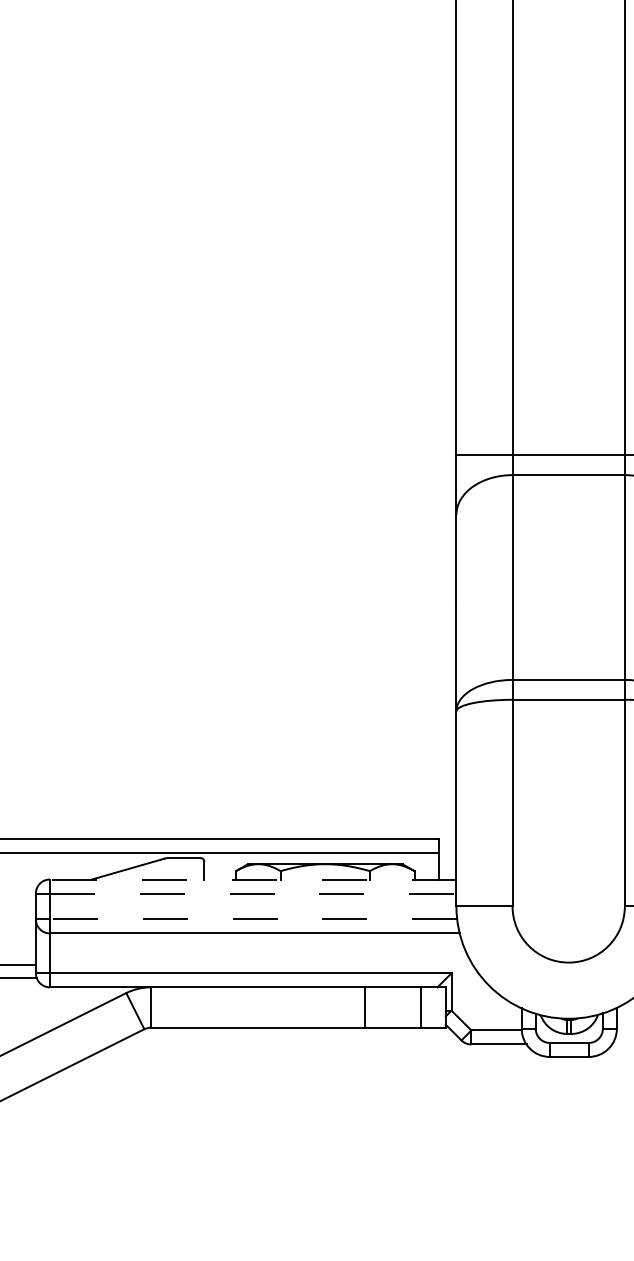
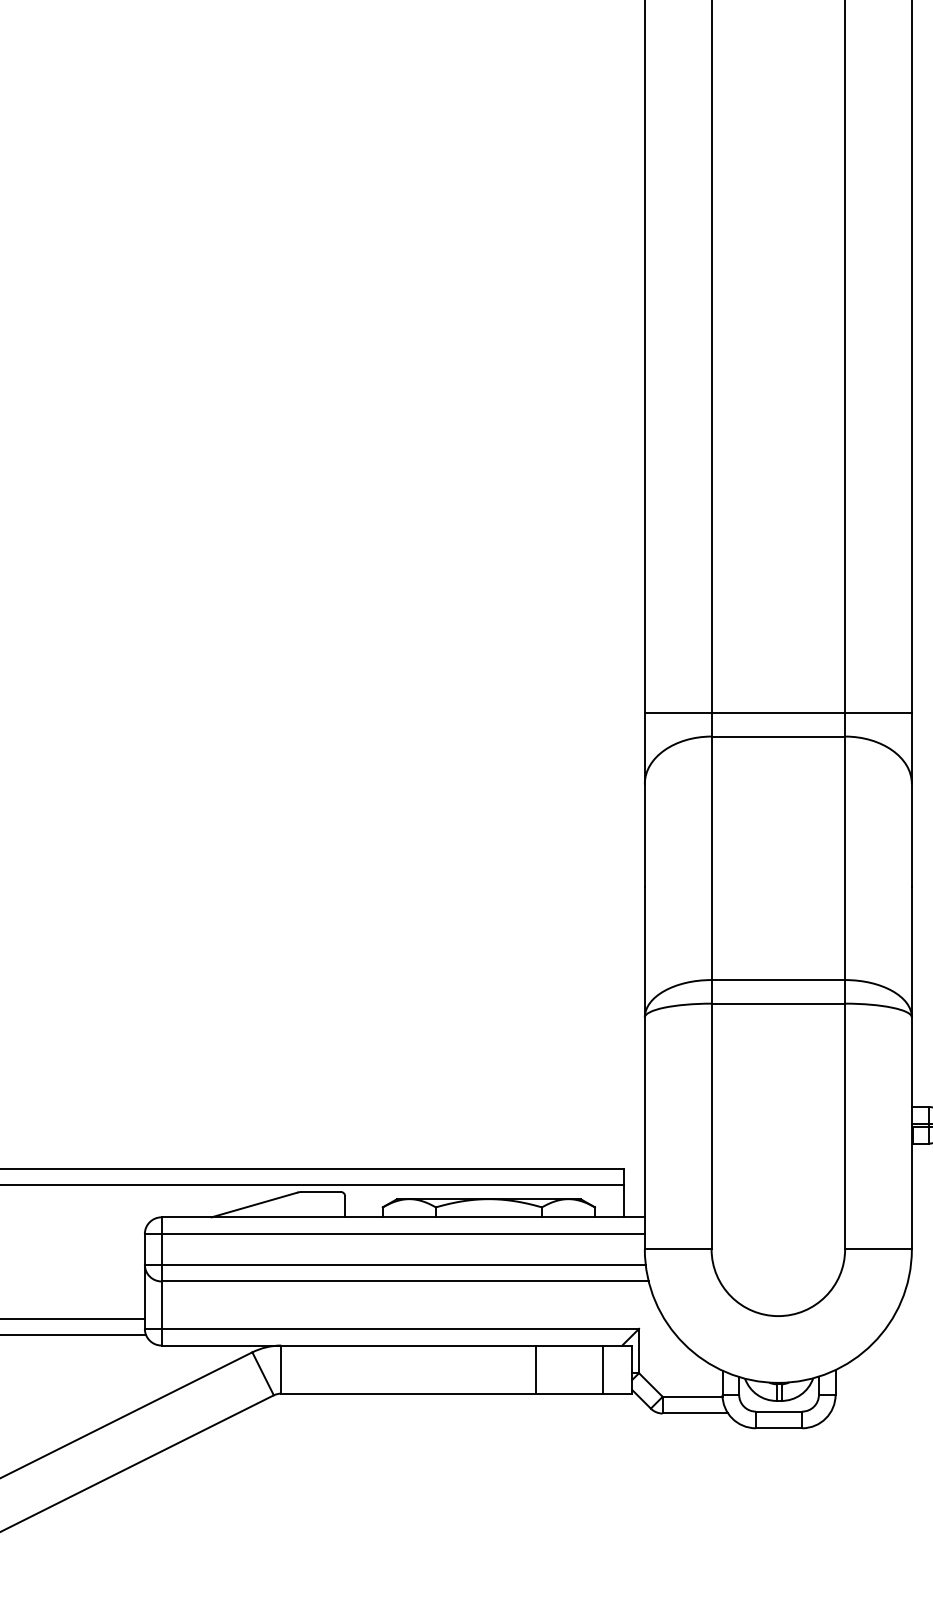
line: (253, 879) -> (403, 1217), dashed -> solid
line: (253, 893) -> (403, 1234), dashed -> solid
line: (253, 919) -> (403, 1264), dashed -> solid

